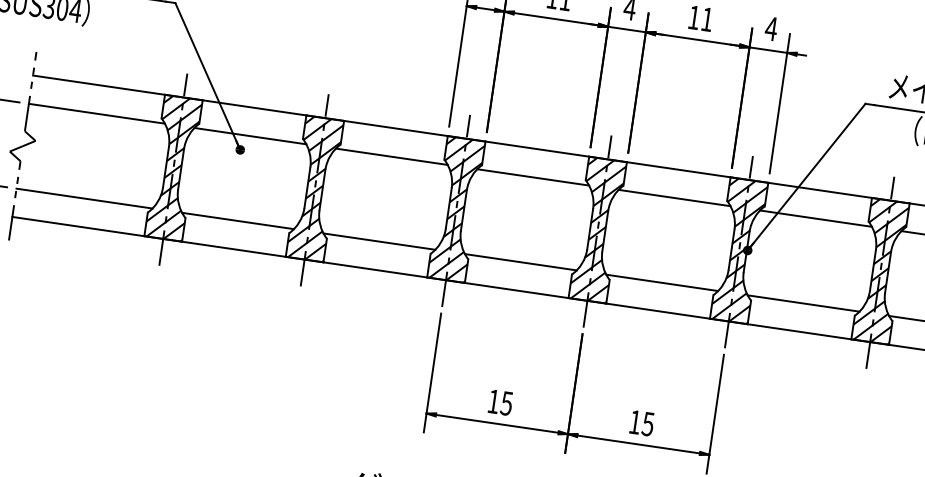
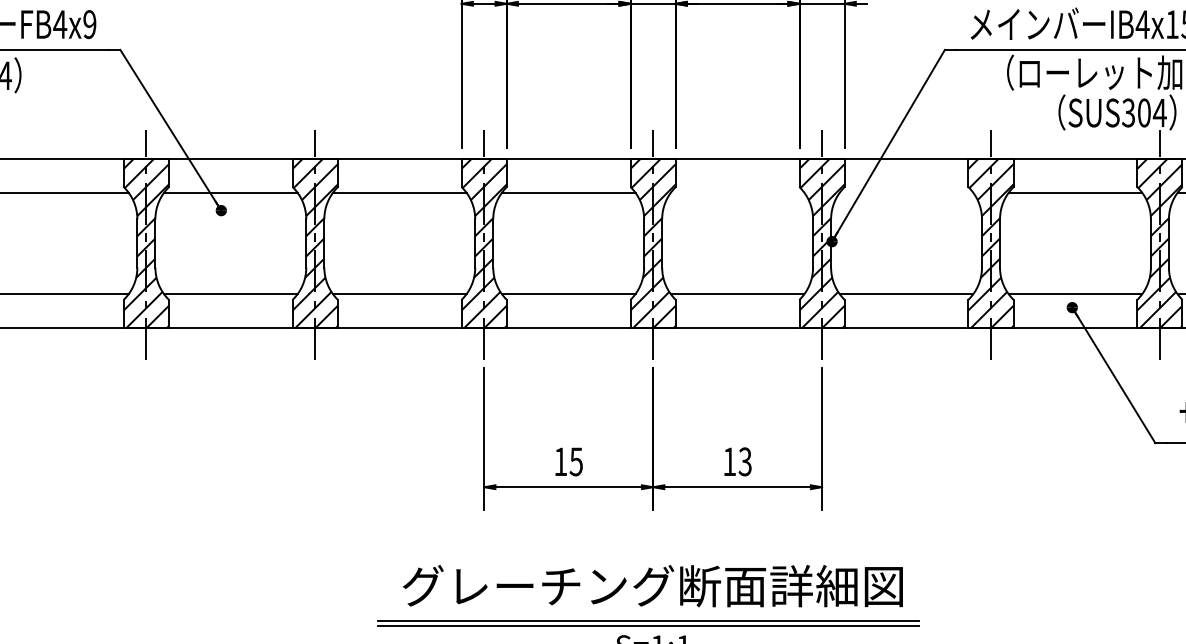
line: (674, 197) -> (737, 192), removed
line: (816, 218) -> (906, 192), removed
text: (648, 423) -> (745, 461), 15 -> 13

